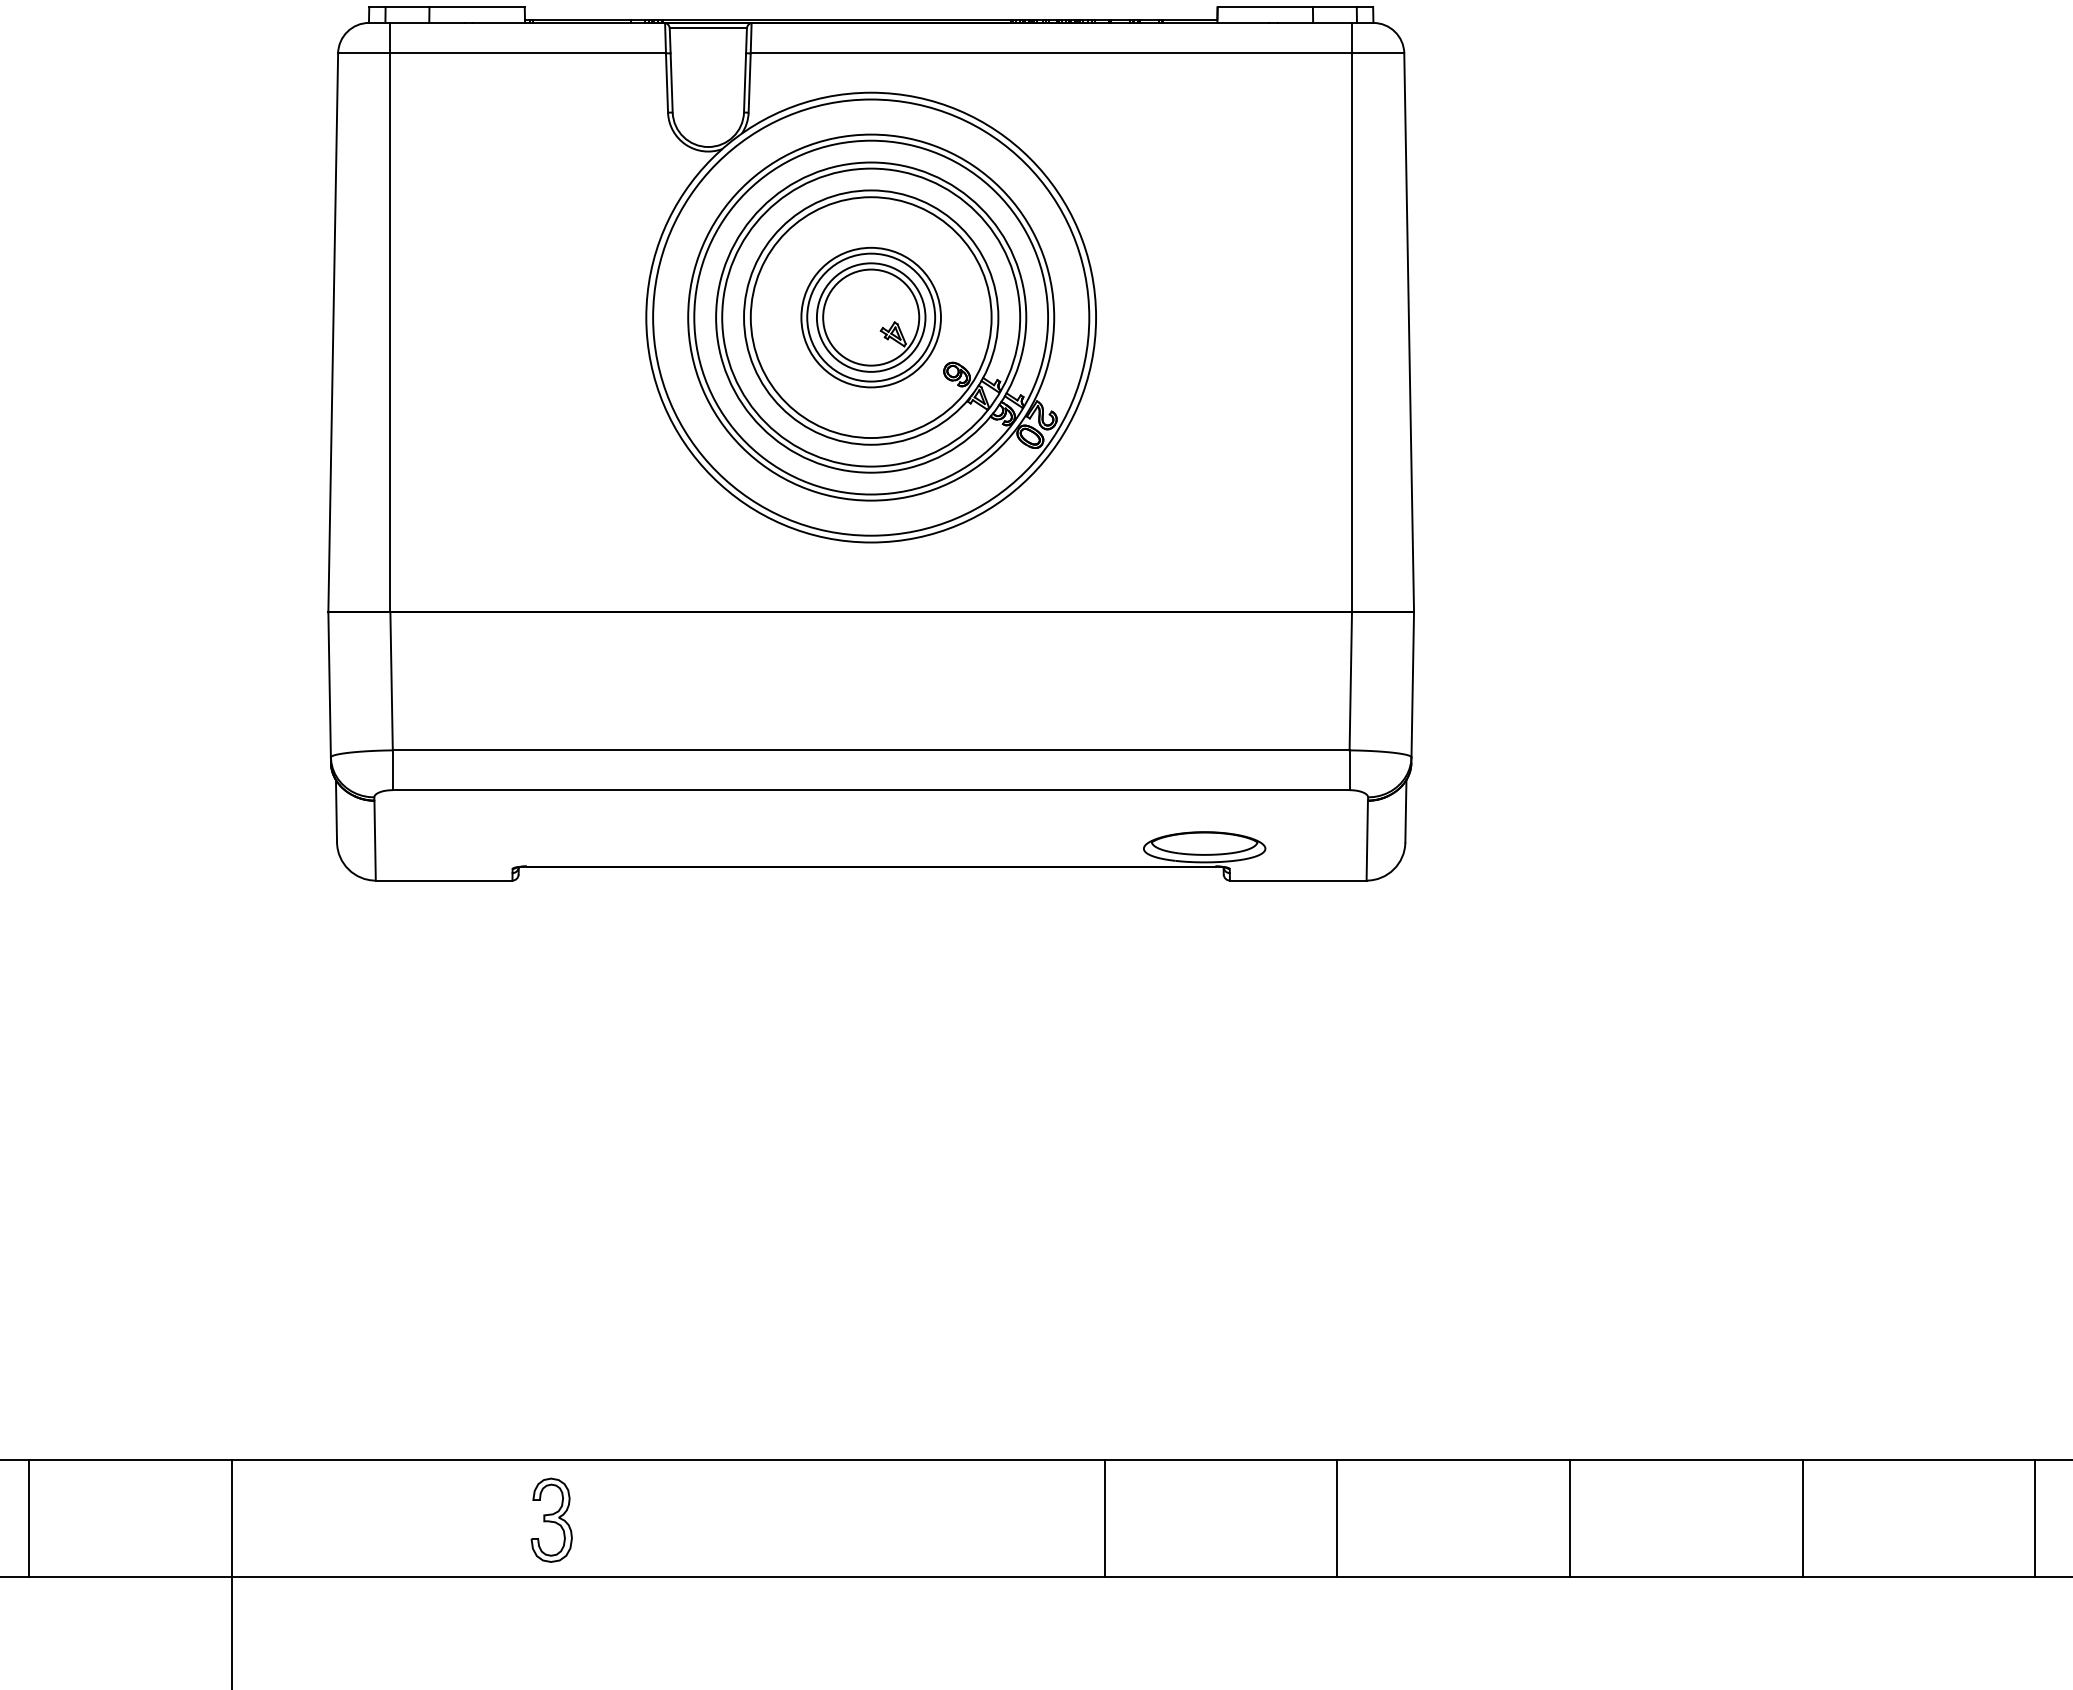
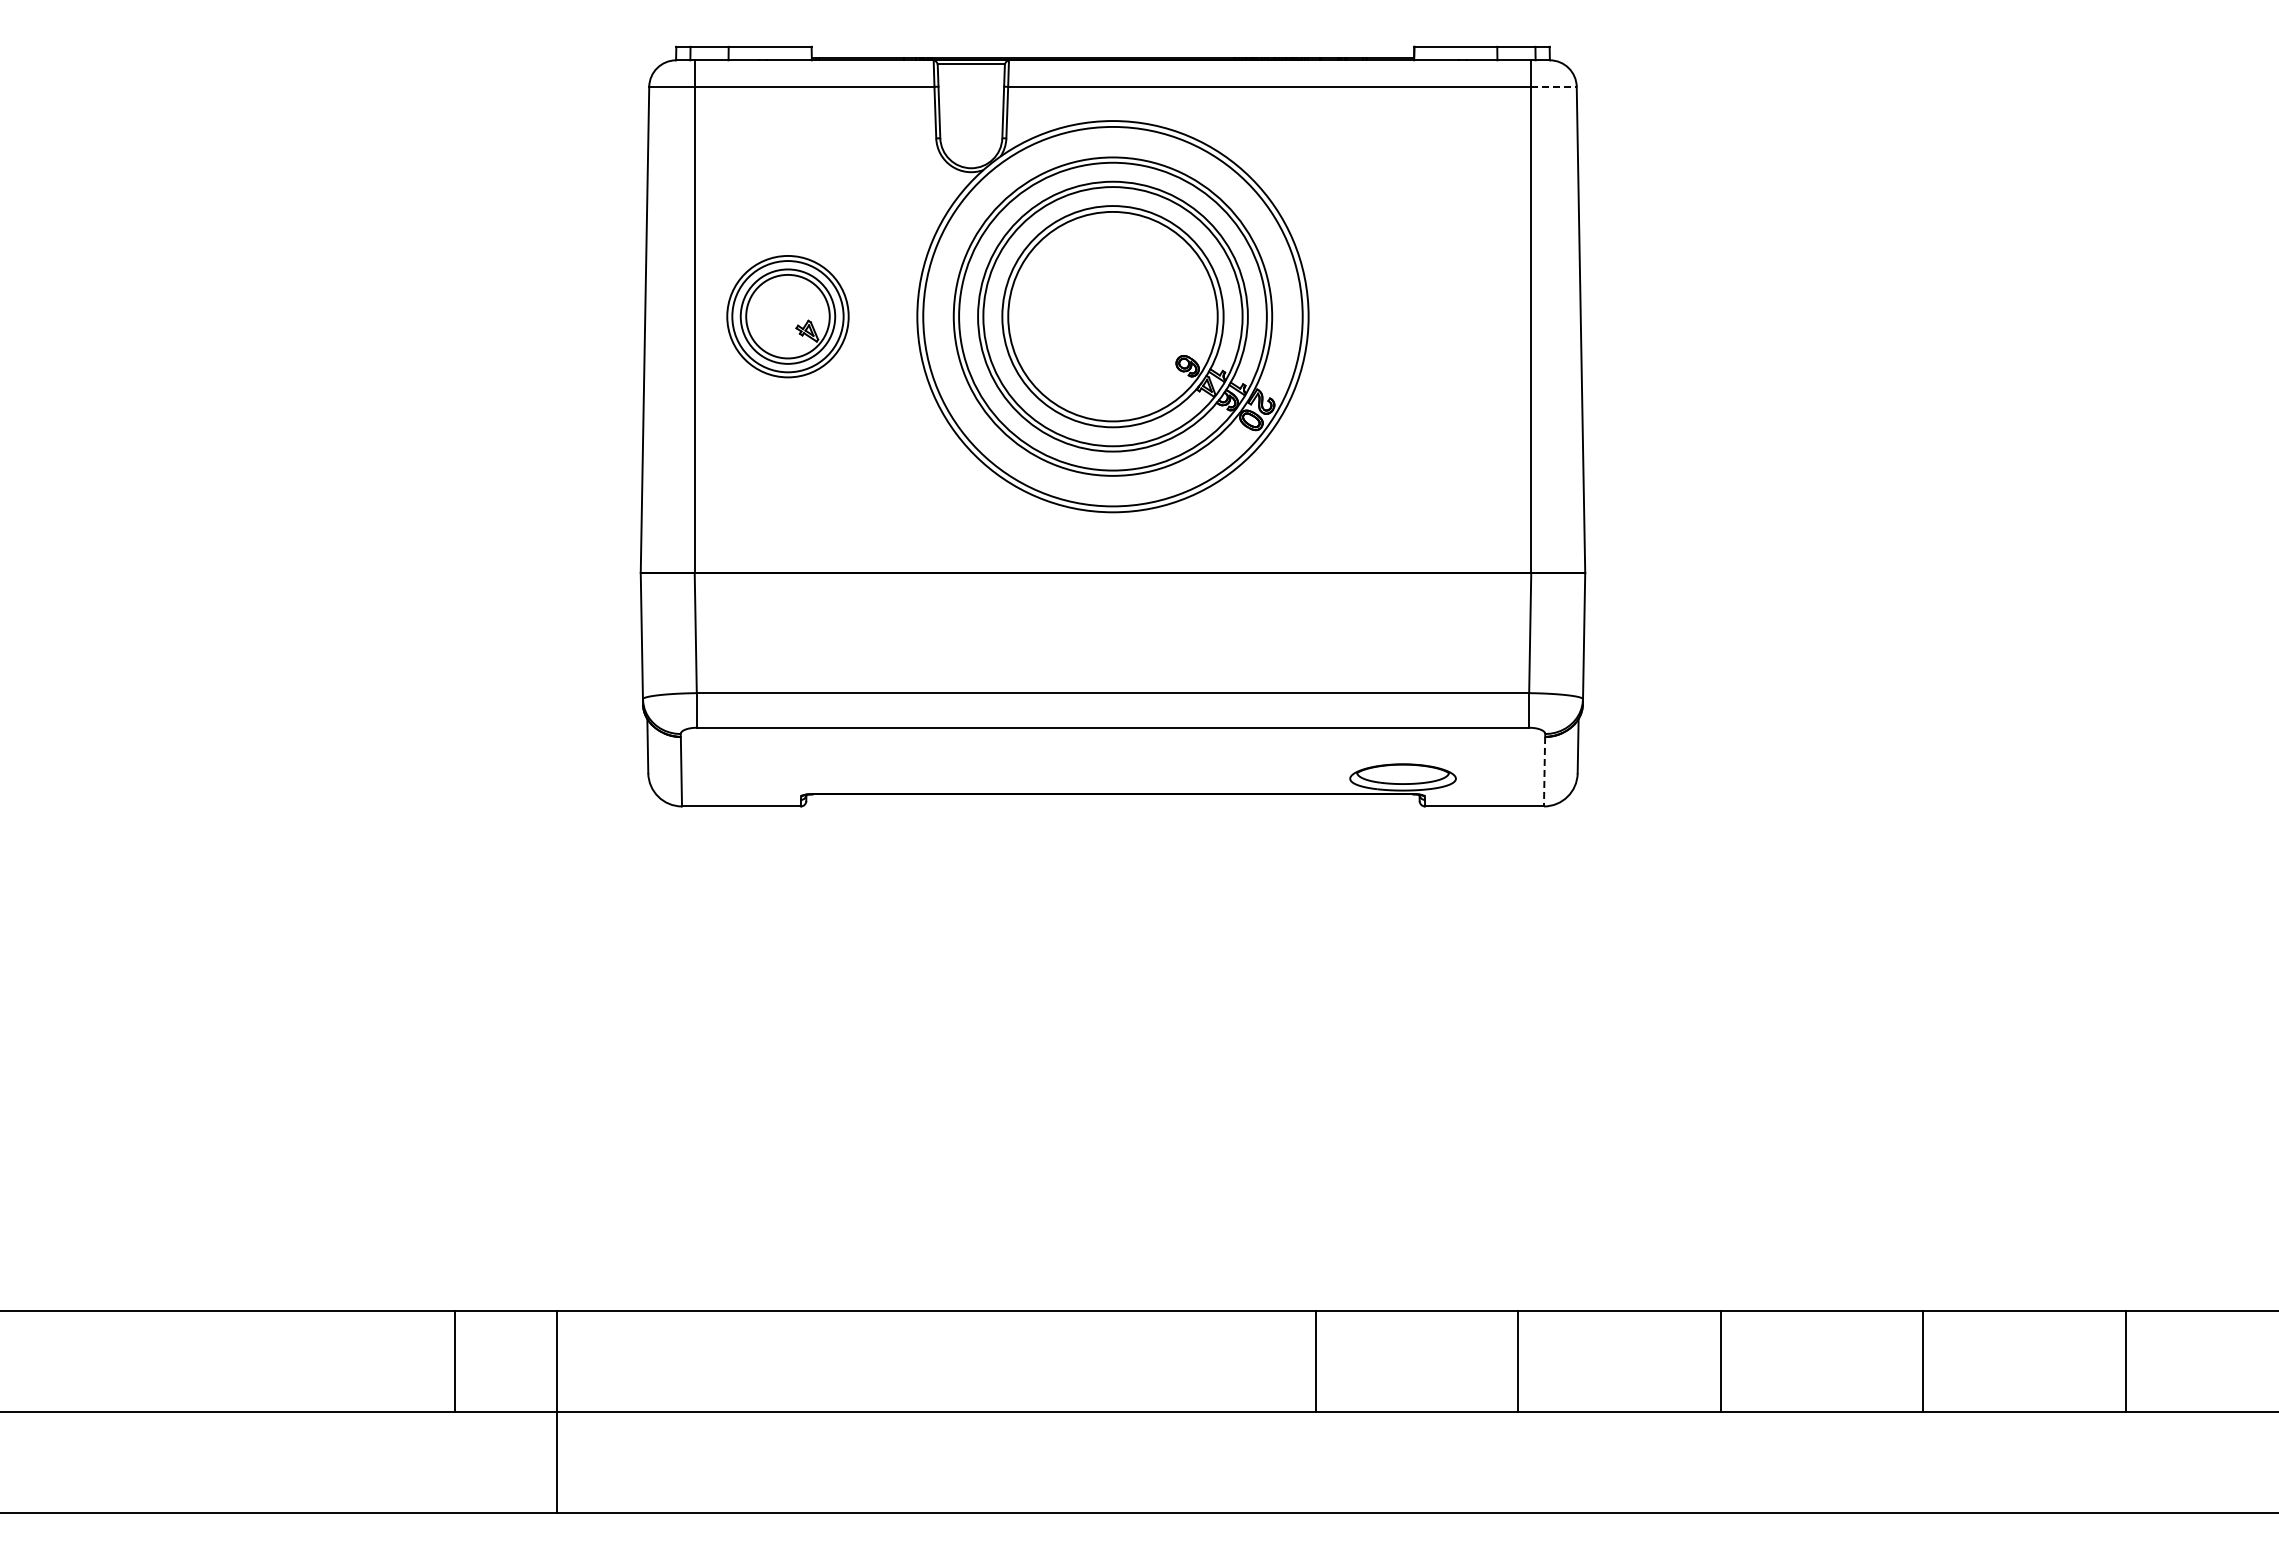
line: (1377, 53) -> (1553, 86), solid -> dashed
part: (870, 317) -> (787, 316), moved
line: (1367, 840) -> (1544, 771), solid -> dashed
line: (29, 1517) -> (455, 1360), moved
part: (551, 1519) -> (834, 1362), removed

